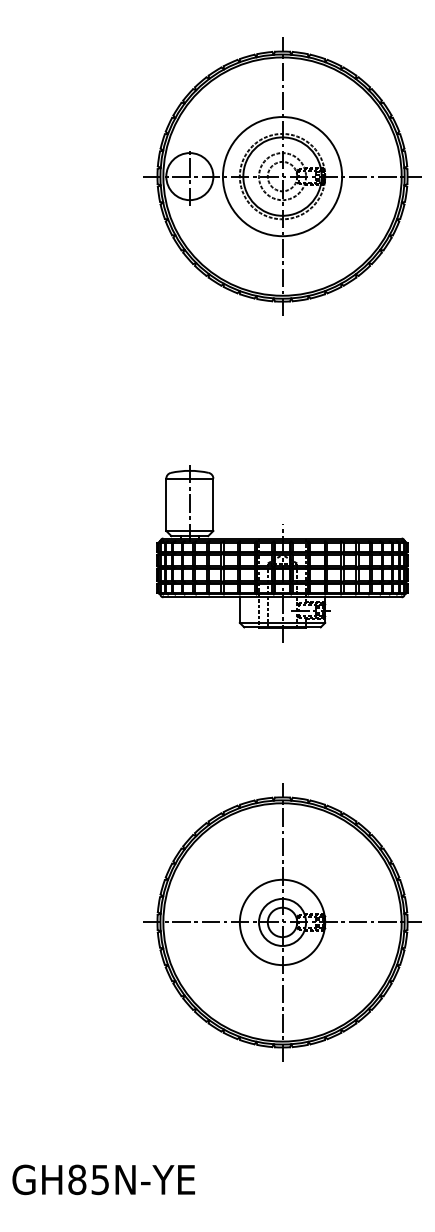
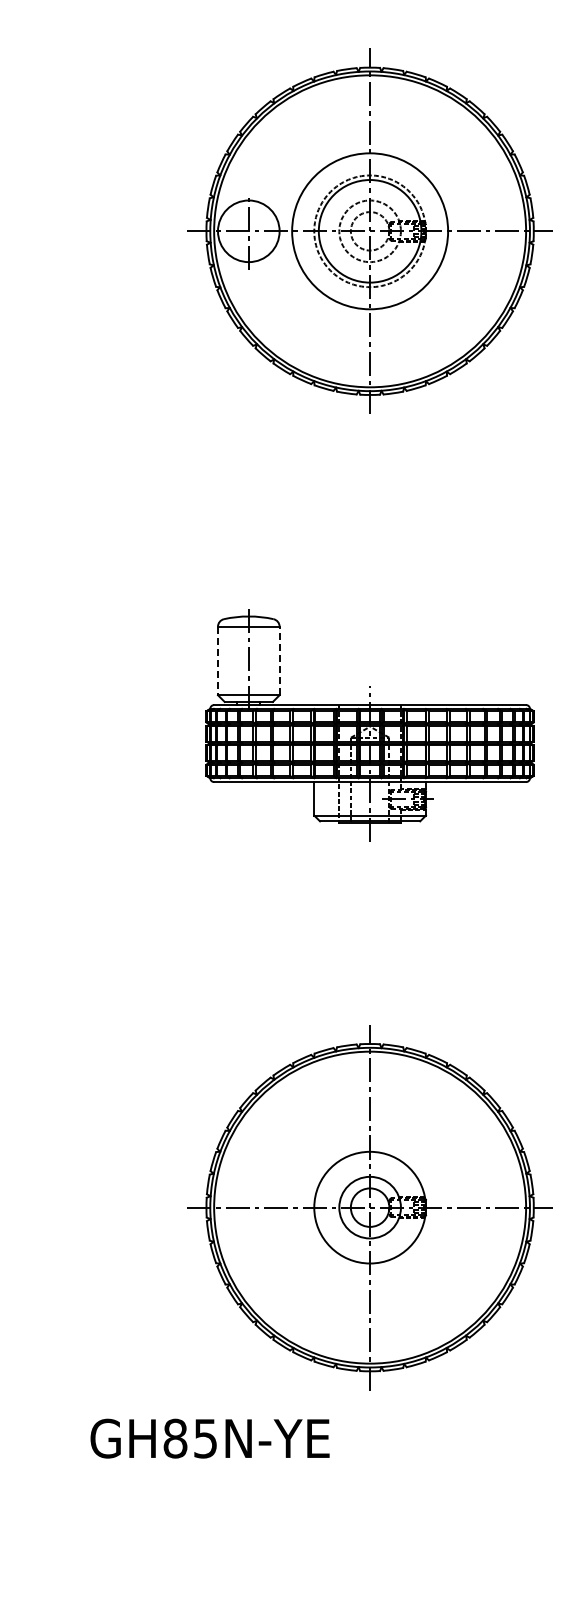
line: (213, 504) -> (279, 660), solid -> dashed
line: (166, 505) -> (218, 661), solid -> dashed
text: (103, 1179) -> (209, 1438), moved

